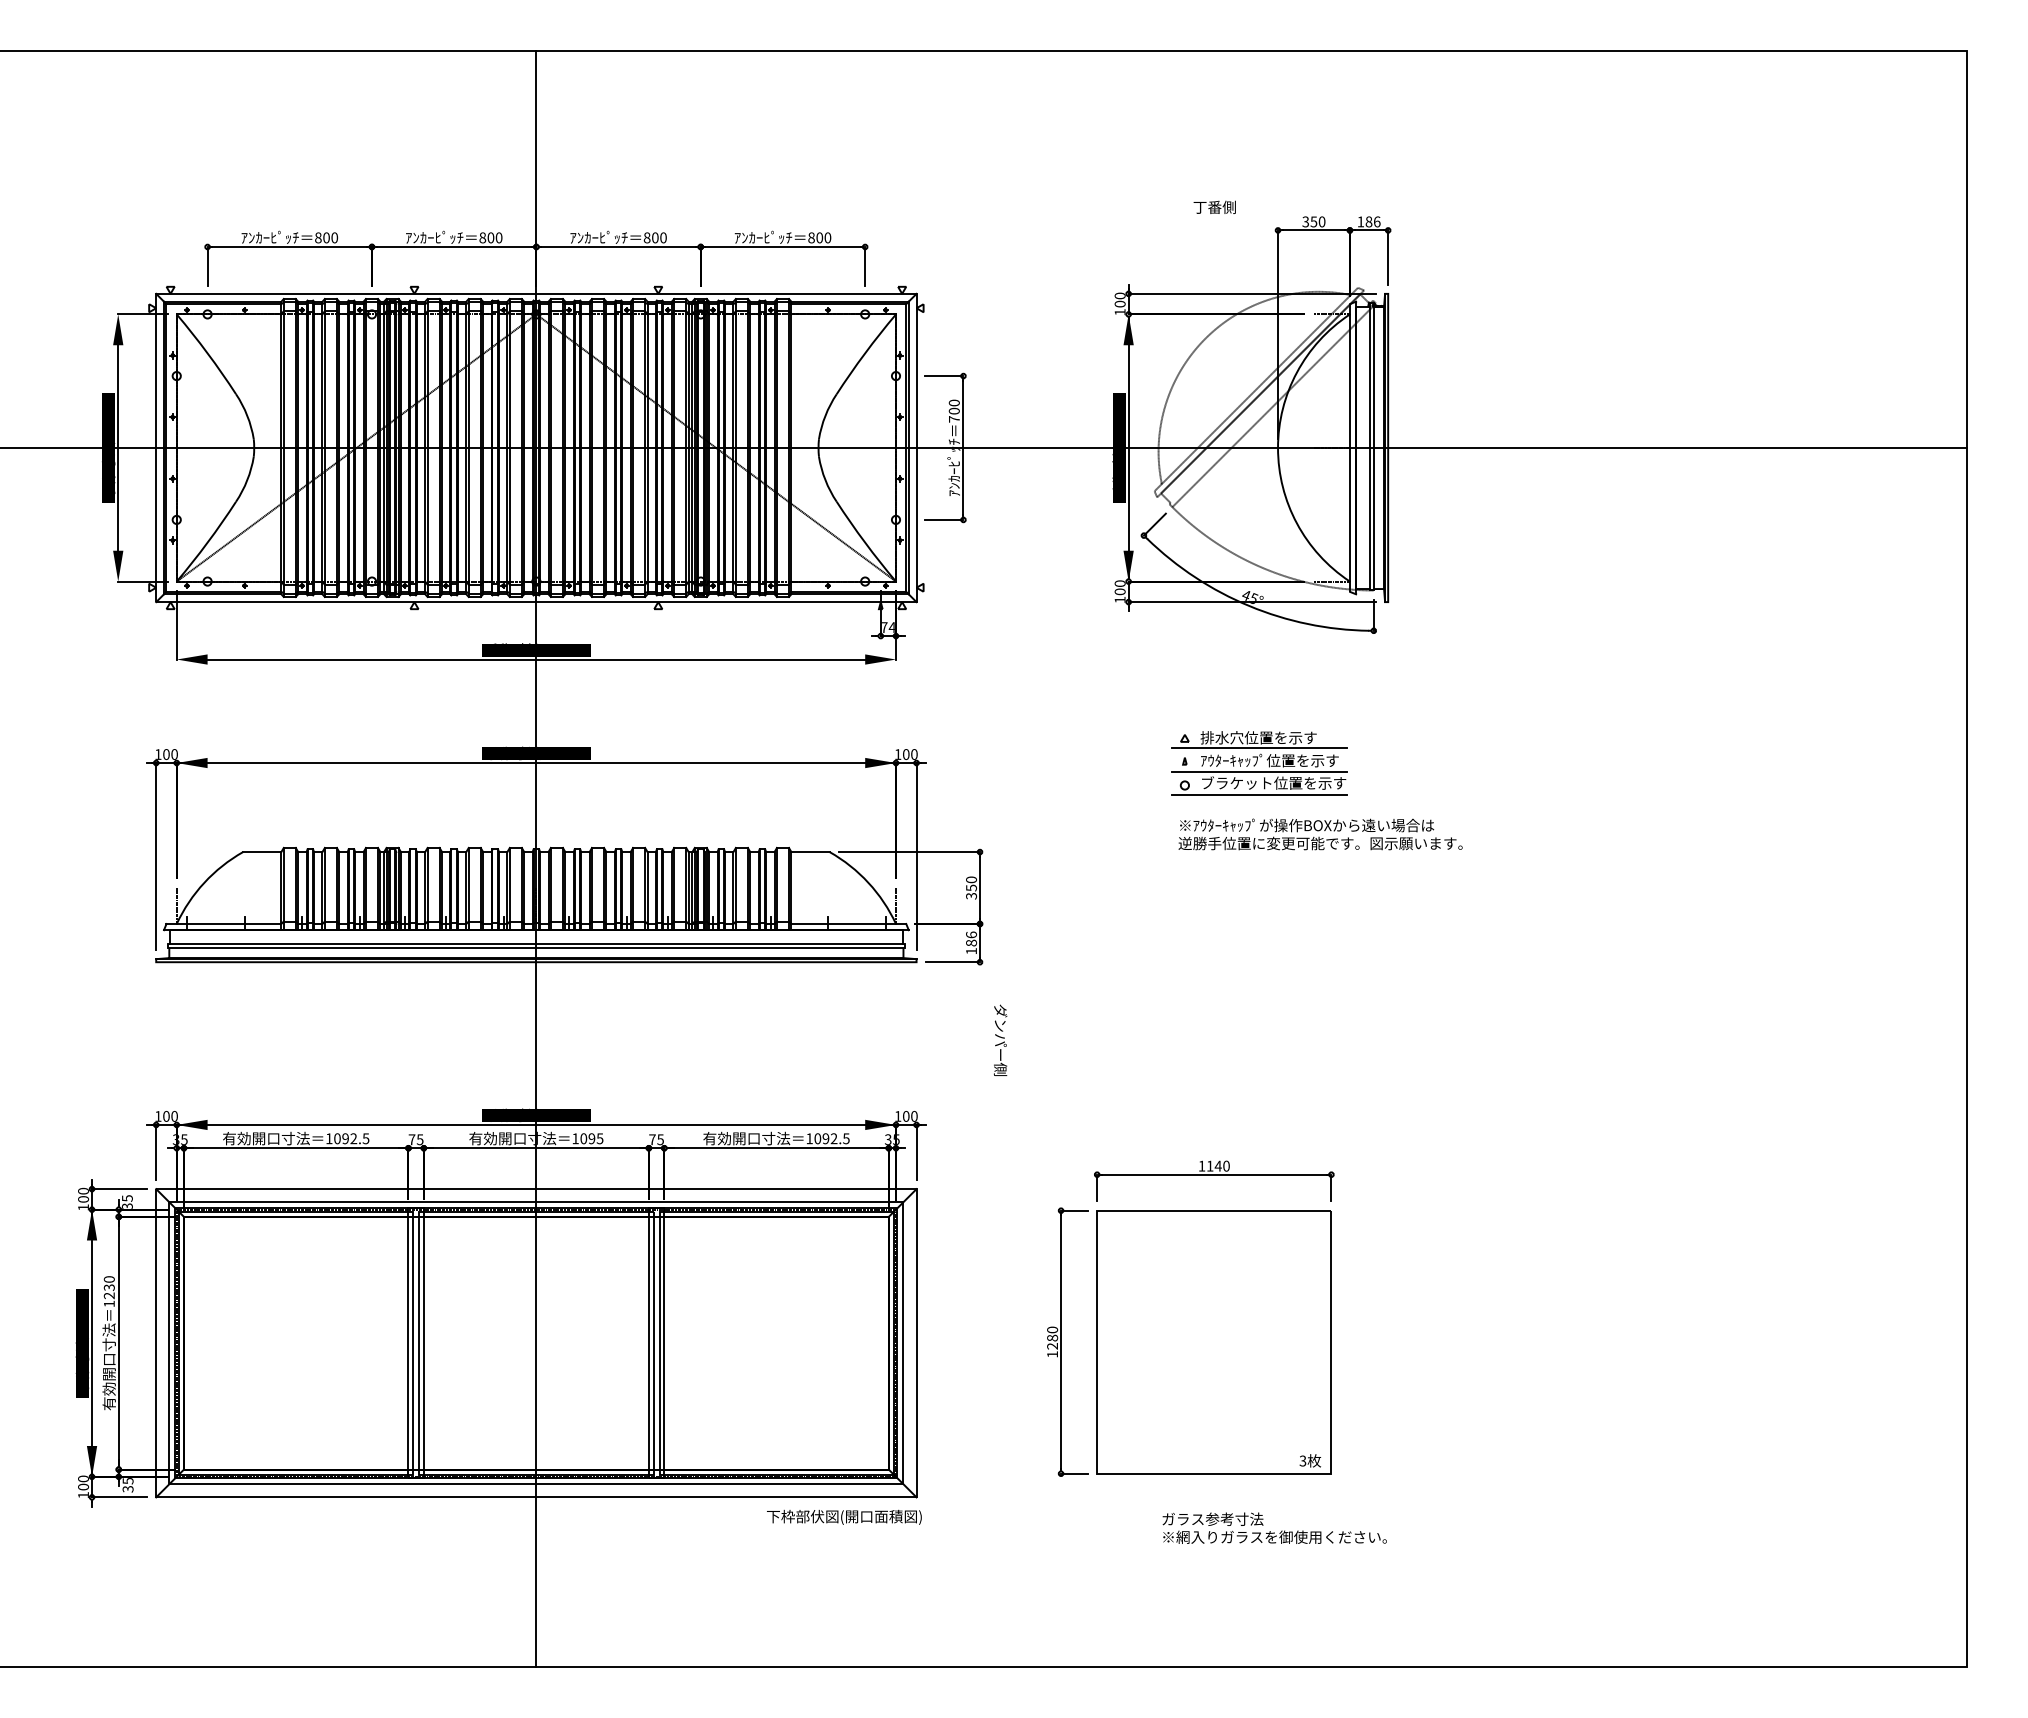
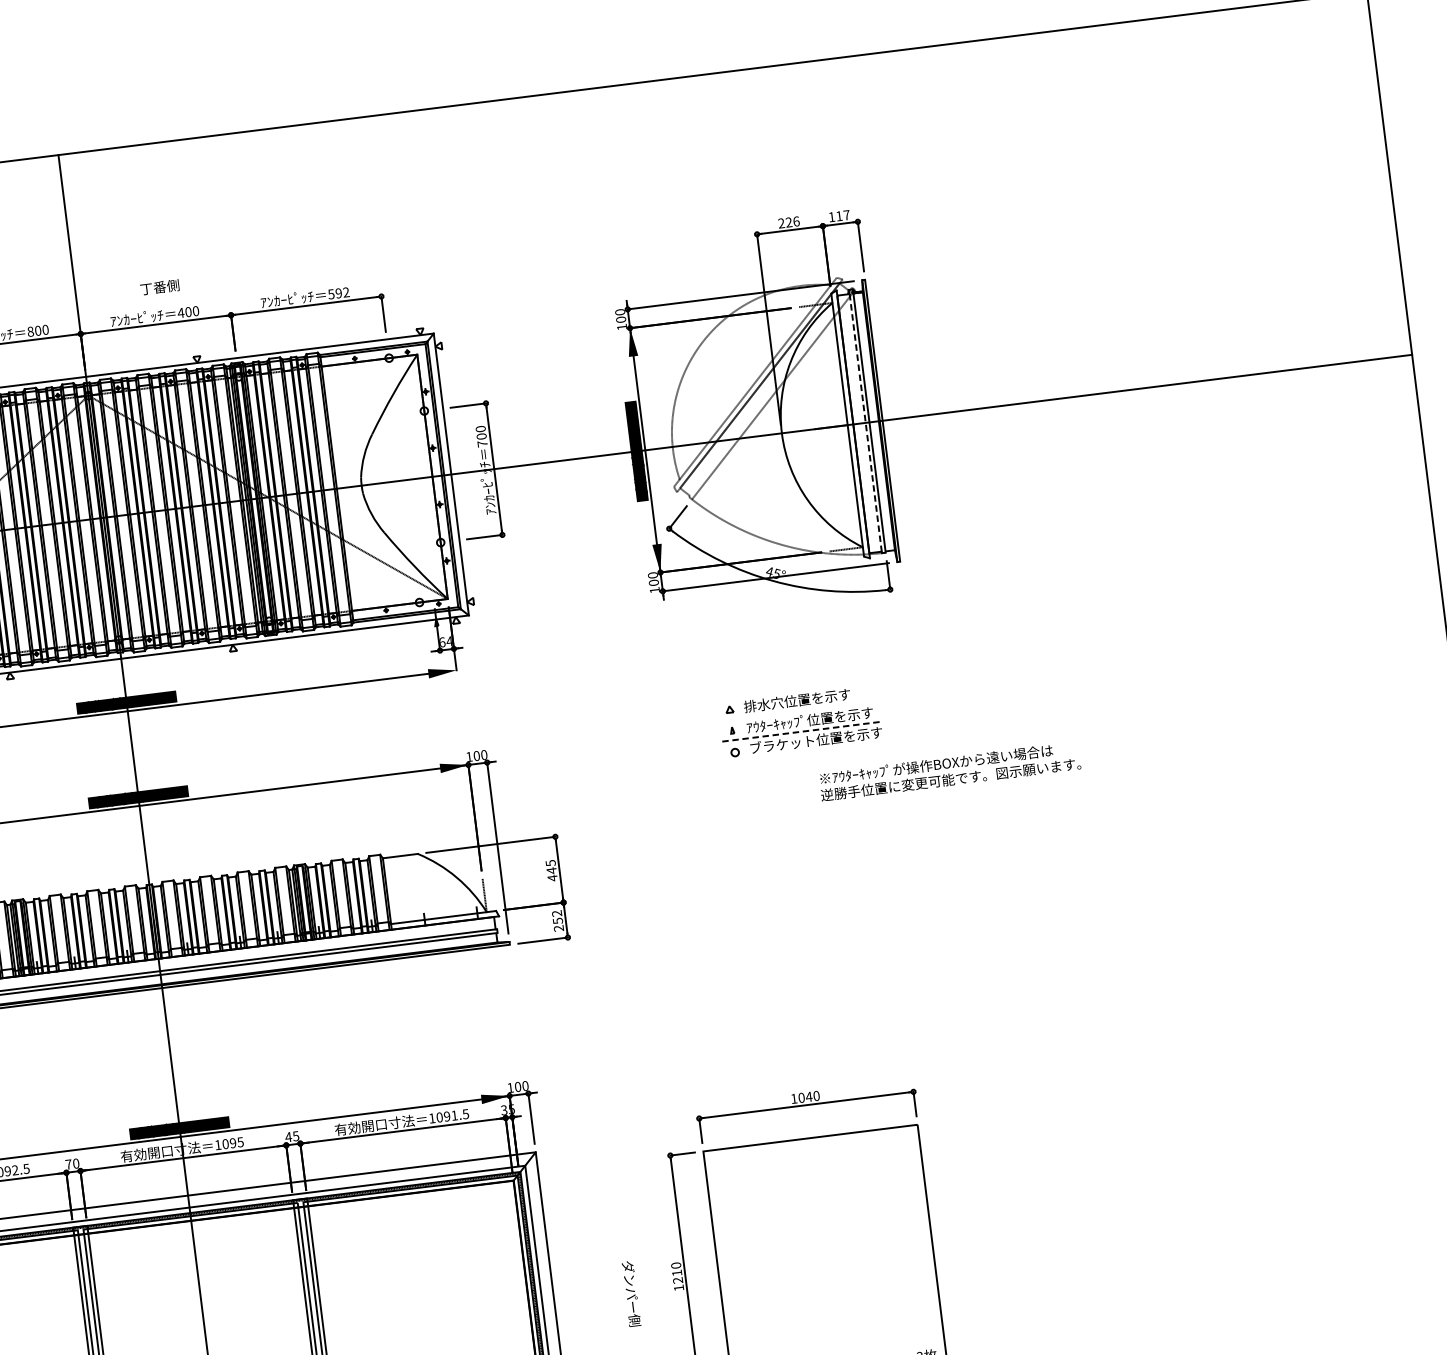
text: (1214, 206) -> (159, 286), moved
text: (1313, 221) -> (788, 222), 350 -> 226
text: (1372, 221) -> (842, 215), 186 -> 117
text: (646, 237) -> (180, 312), 800 -> 400
text: (819, 237) -> (338, 293), 800 -> 592
line: (1369, 448) -> (865, 423), solid -> dashed
text: (884, 627) -> (442, 642), 74 -> 64
line: (1259, 748) -> (799, 710), removed
line: (1260, 771) -> (802, 731), solid -> dashed
line: (1259, 794) -> (804, 752), removed
text: (1320, 834) -> (949, 771), moved
text: (971, 887) -> (551, 870), 350 -> 445
text: (971, 942) -> (557, 920), 186 -> 252
text: (1000, 1039) -> (631, 1293), moved
text: (833, 1138) -> (454, 1115), 1092.5 -> 1091.5
text: (419, 1139) -> (75, 1163), 75 -> 70
text: (652, 1139) -> (288, 1136), 75 -> 45
text: (1209, 1165) -> (800, 1097), 1140 -> 1040
text: (1052, 1337) -> (676, 1272), 1280 -> 1210

